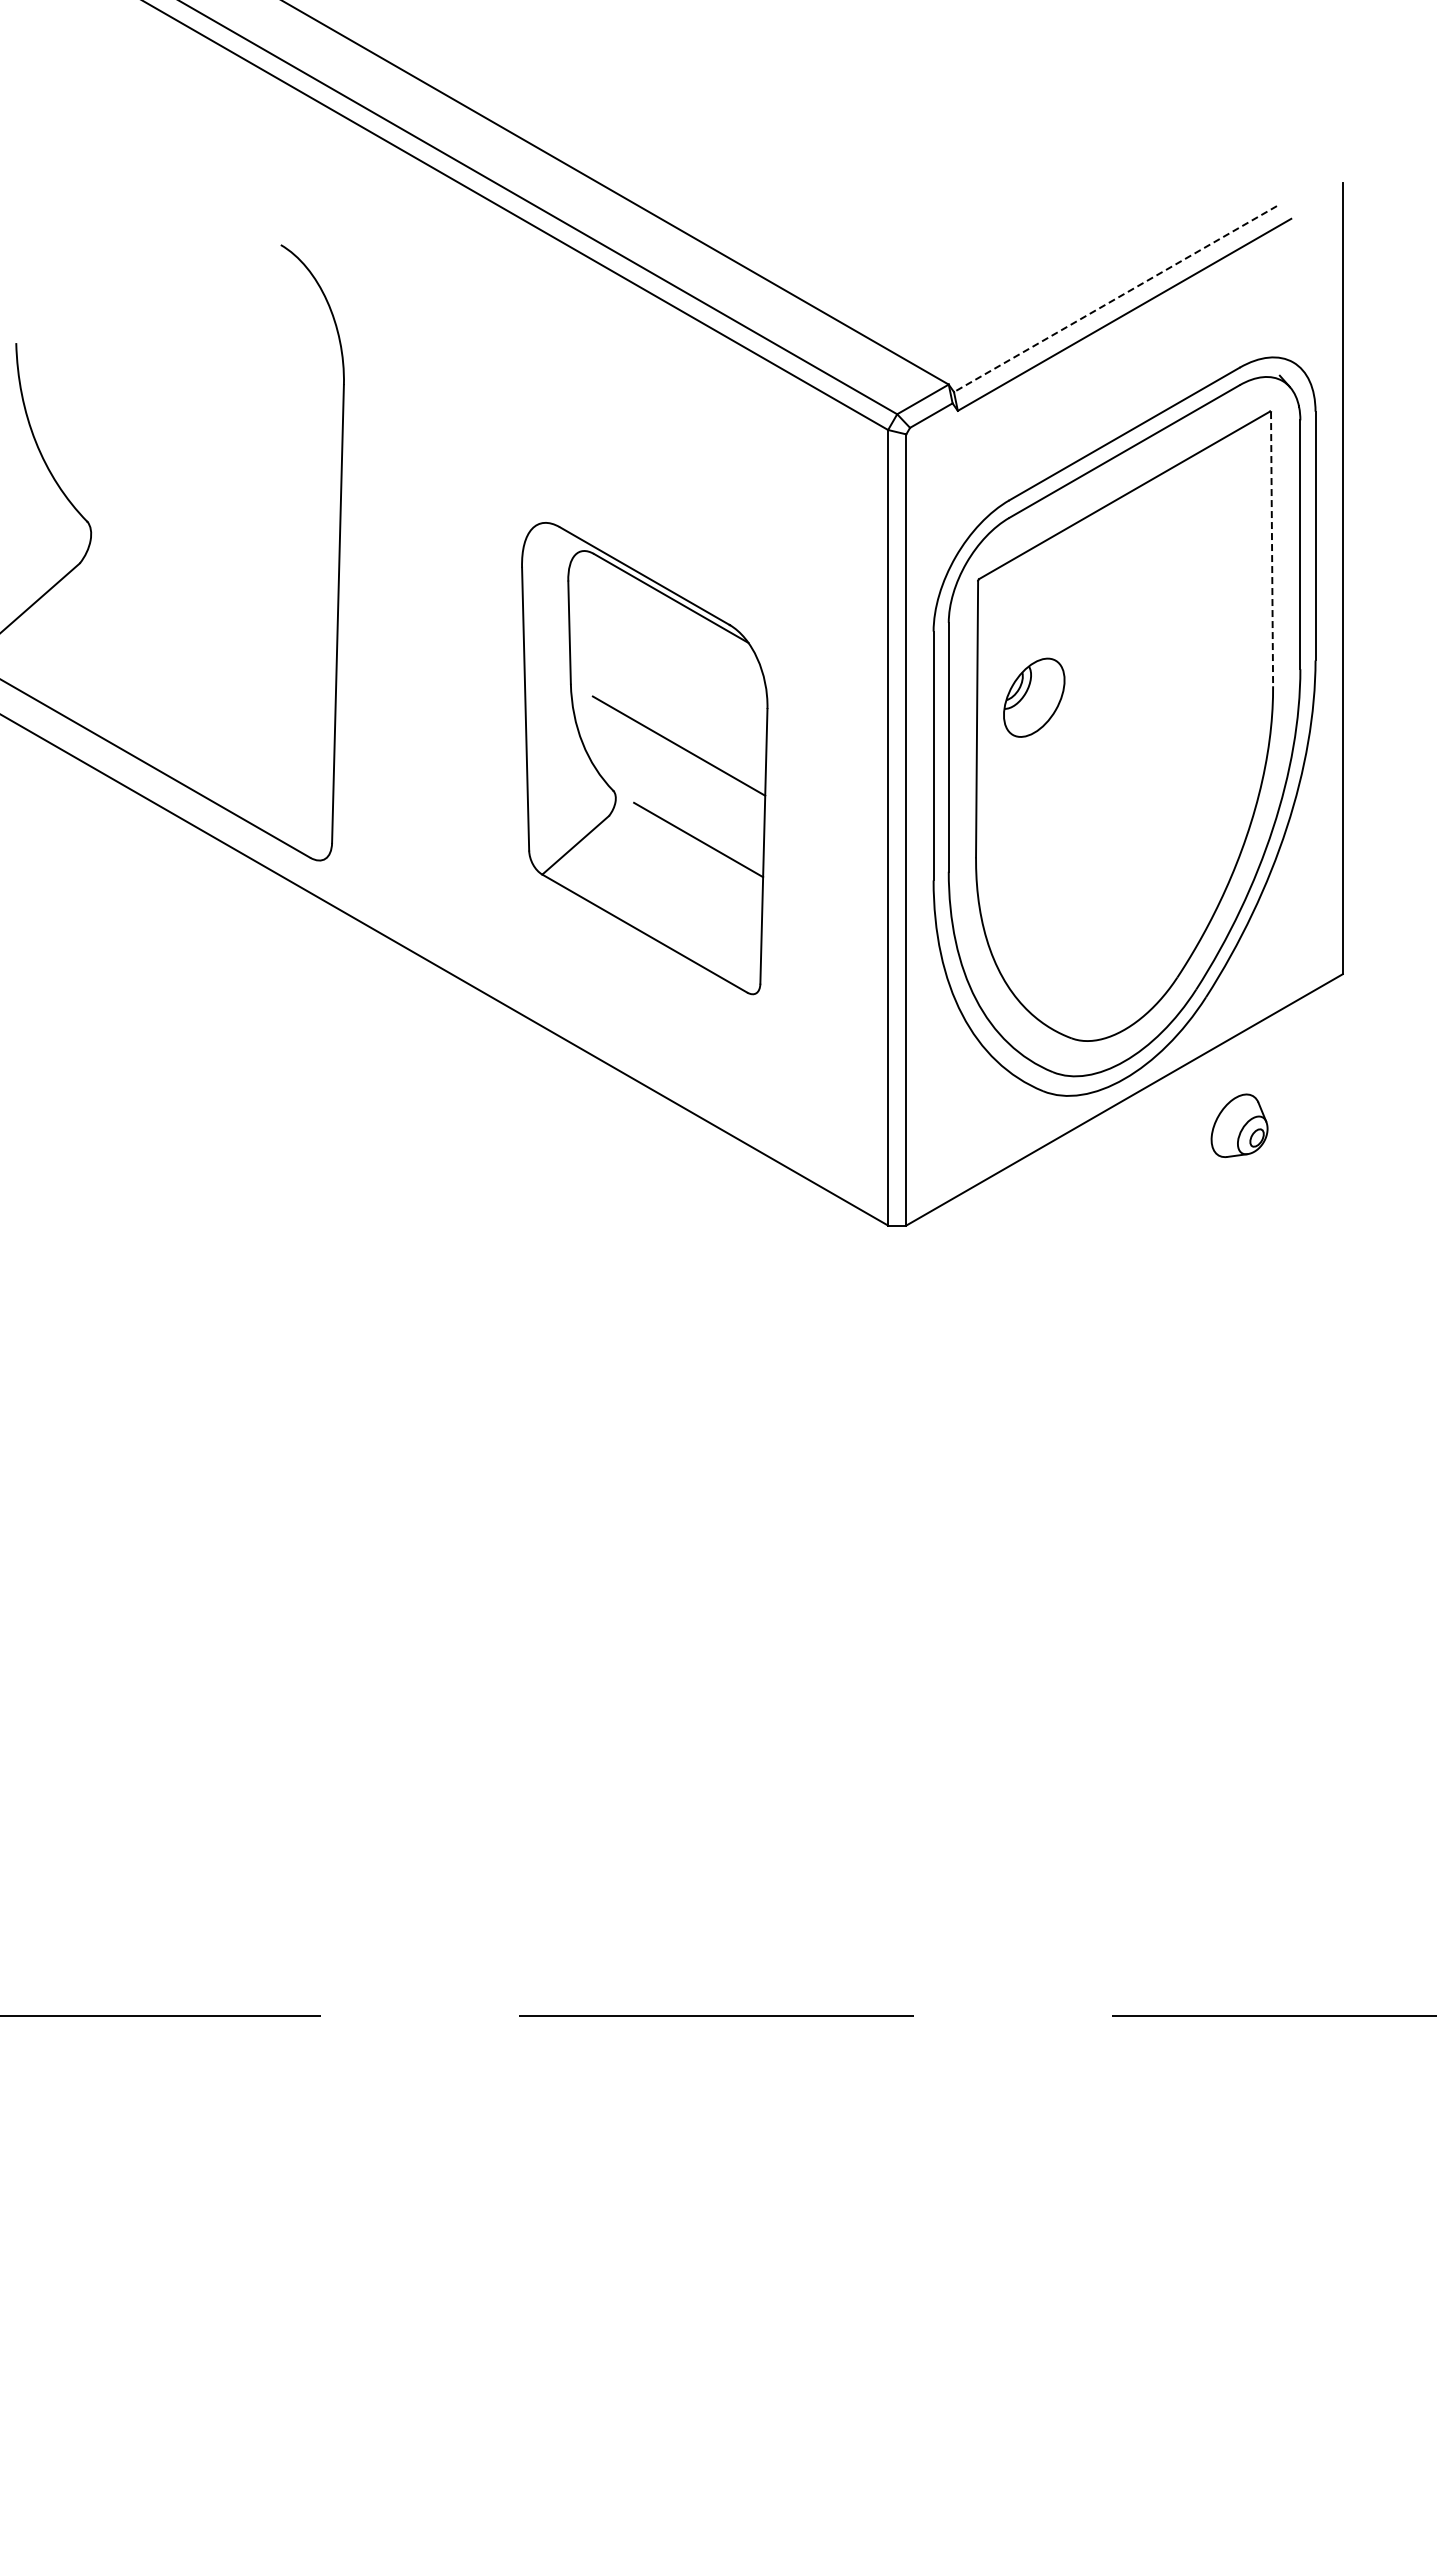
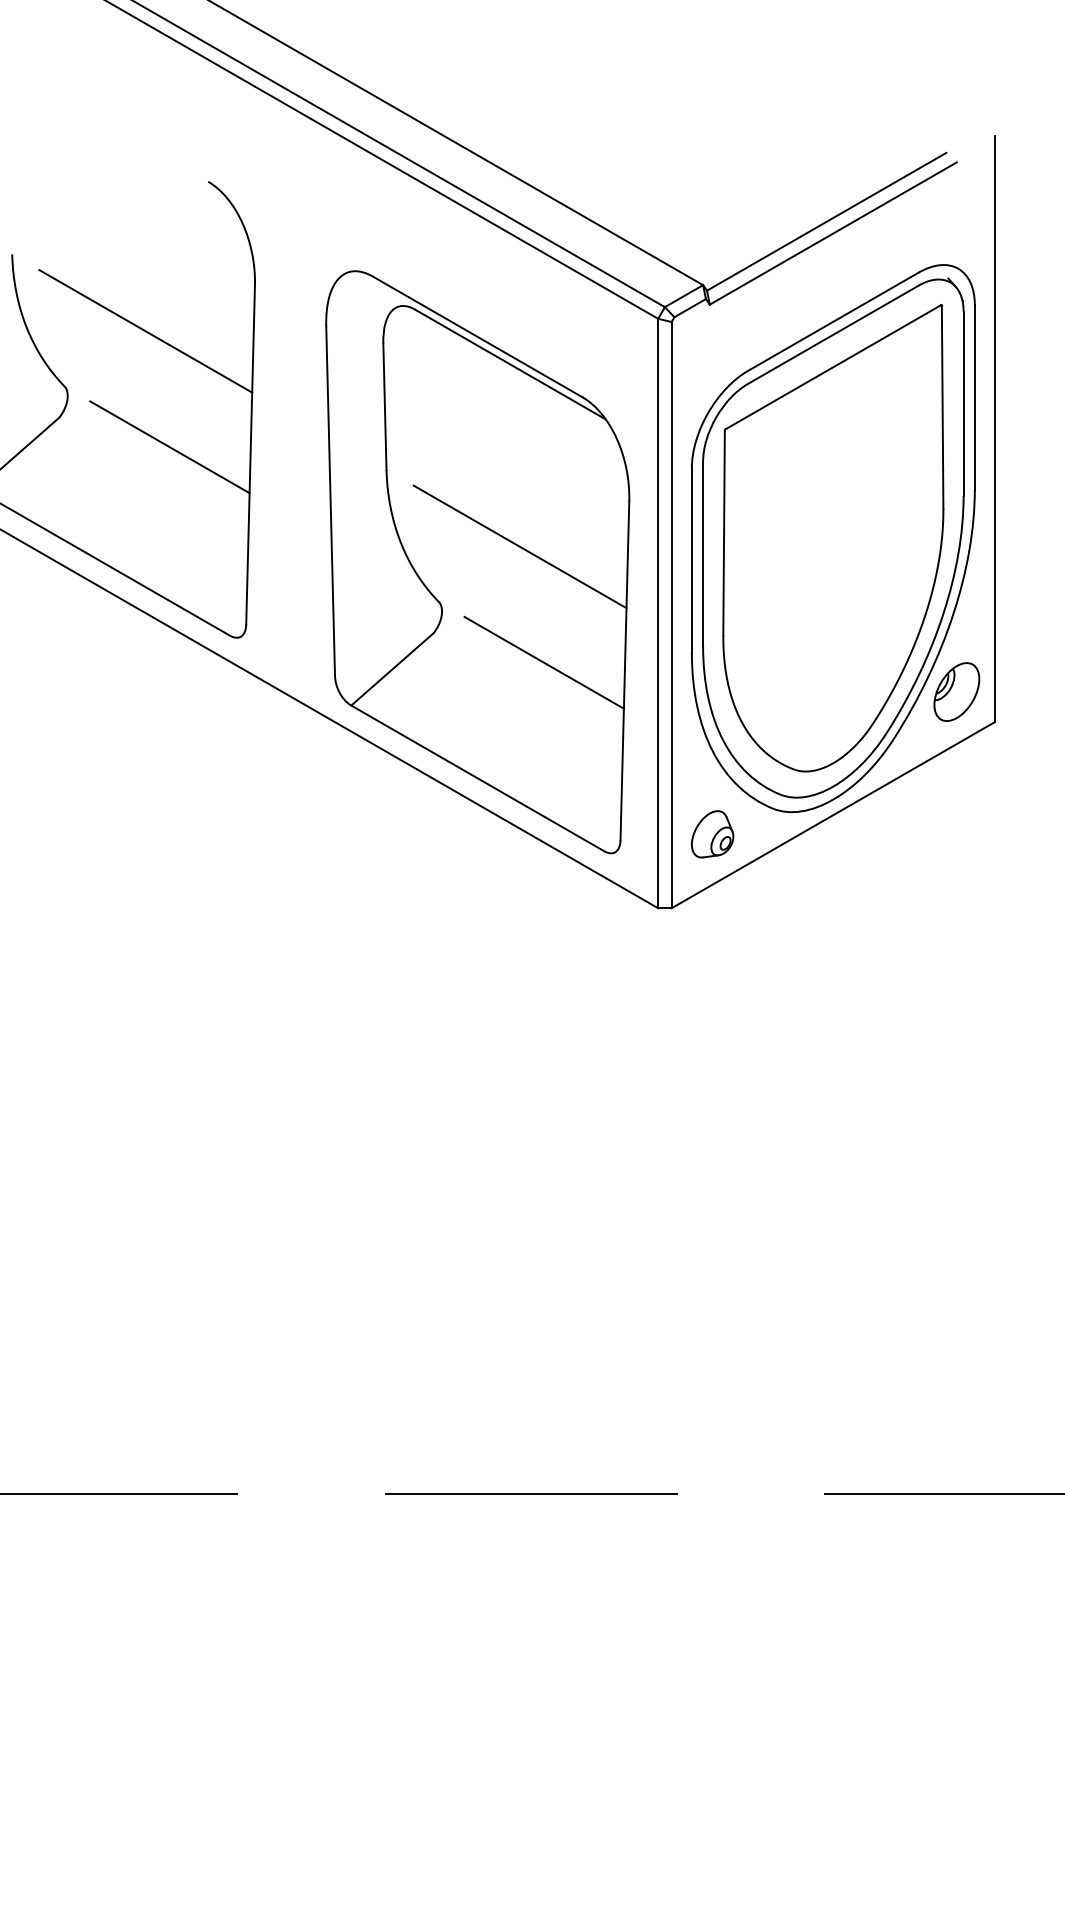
line: (1115, 299) -> (826, 222), dashed -> solid
line: (196, 446) -> (145, 331), added
line: (1272, 549) -> (942, 407), dashed -> solid
line: (228, 603) -> (169, 447), added
part: (1034, 697) -> (957, 691), moved
part: (644, 758) -> (477, 562), size x1.67
part: (1239, 1125) -> (712, 834), moved

